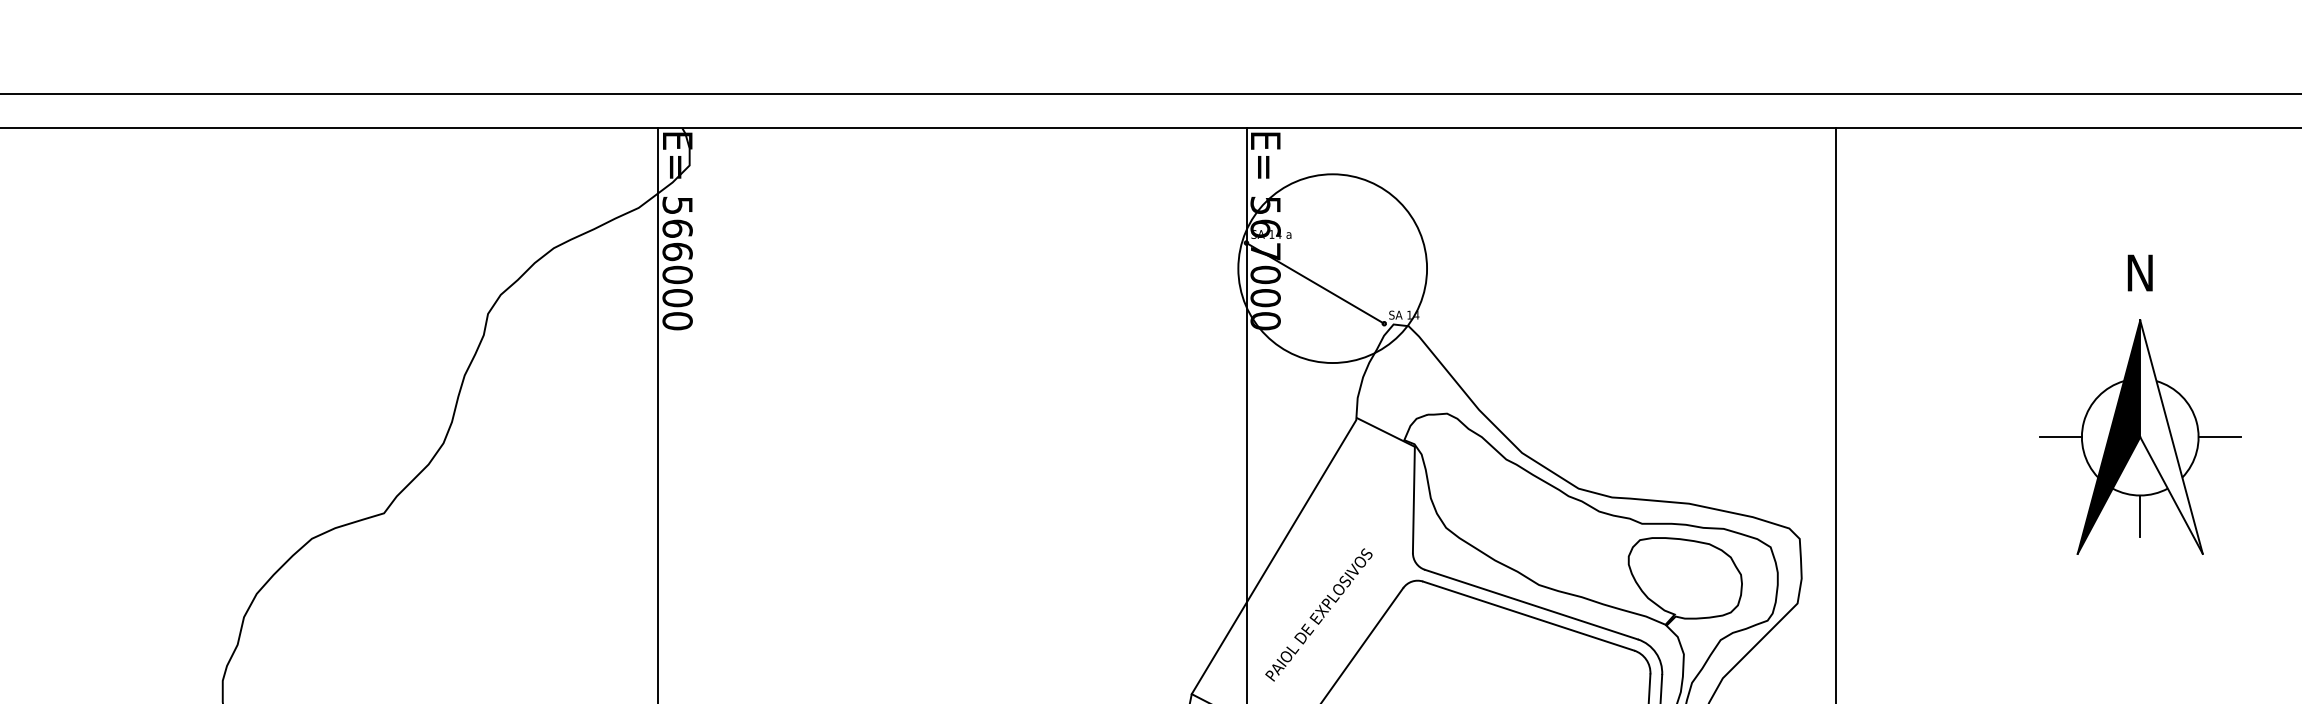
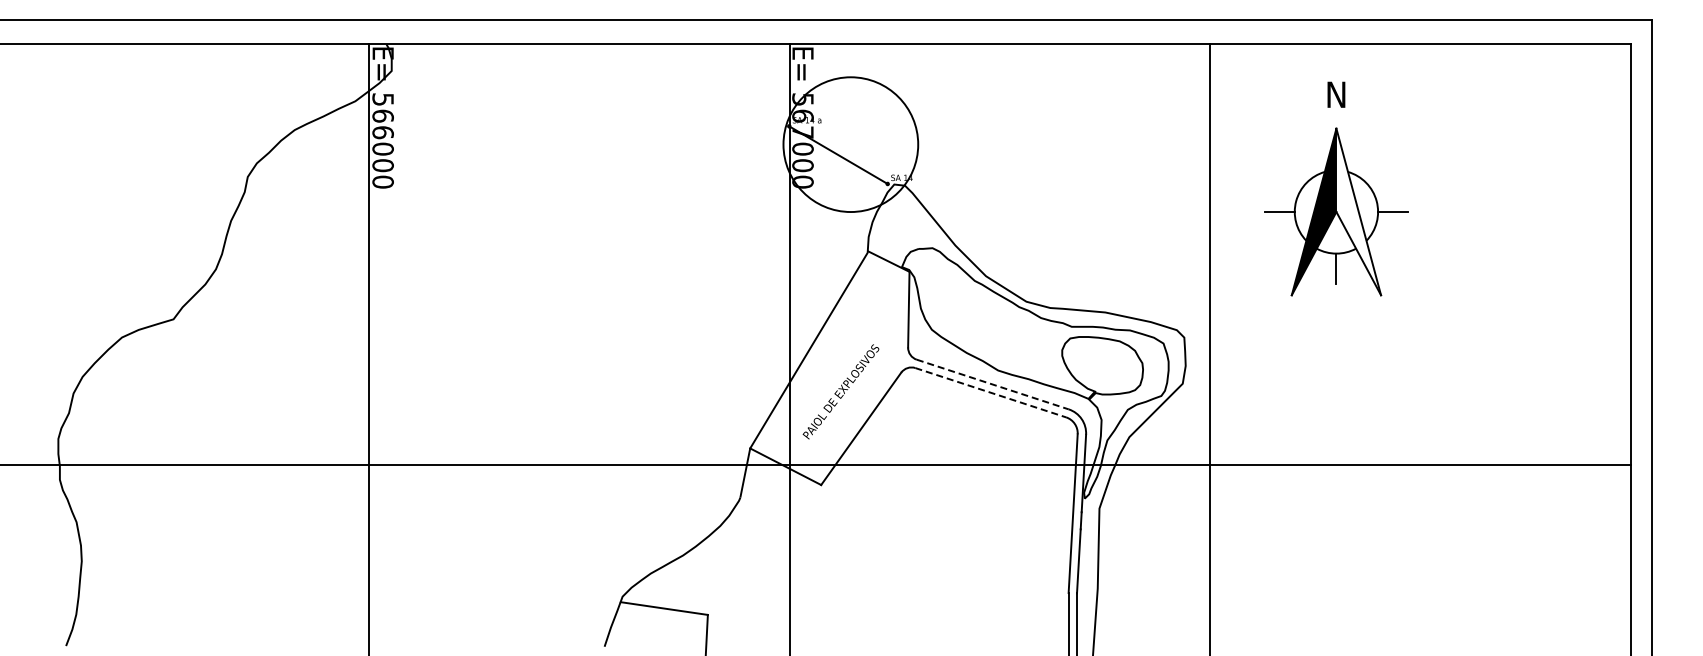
part: (2140, 404) -> (1336, 188), moved
line: (1531, 604) -> (992, 384), solid -> dashed
line: (1529, 615) -> (991, 392), solid -> dashed

